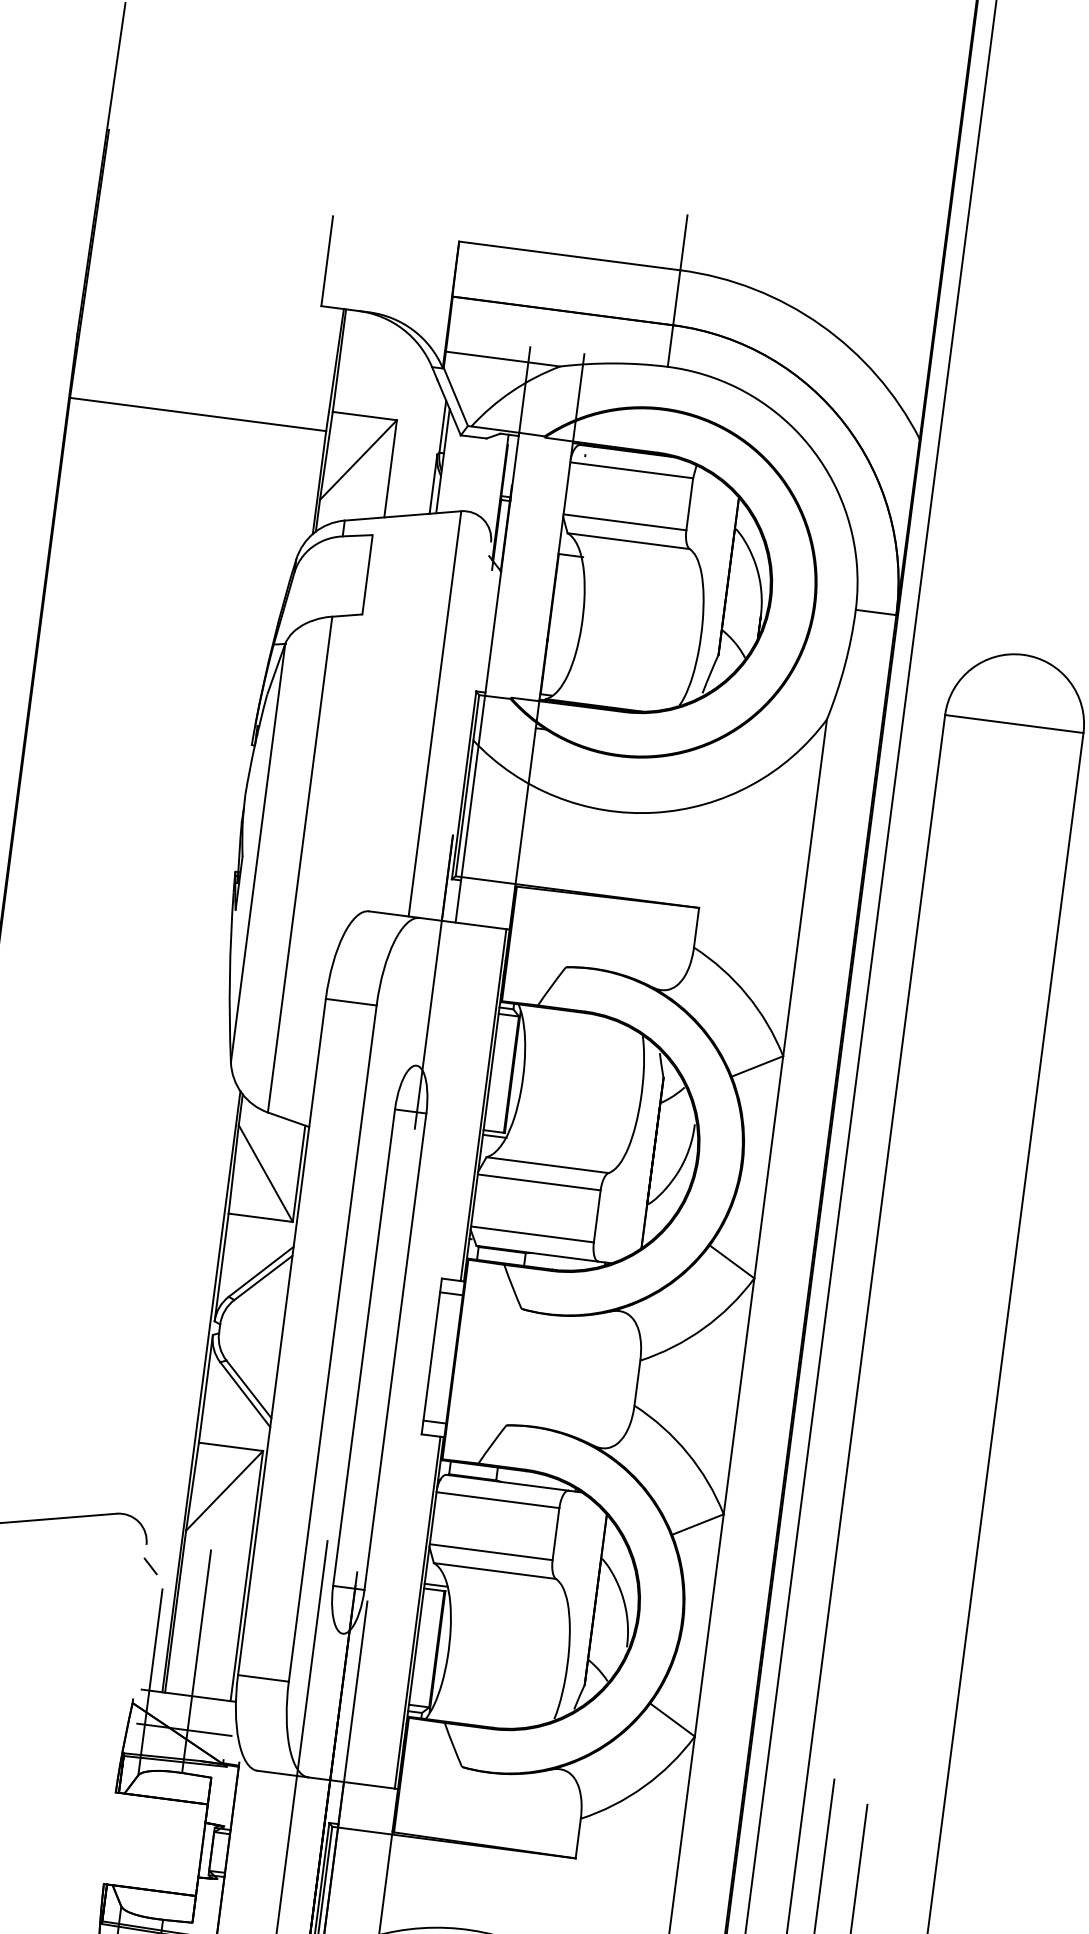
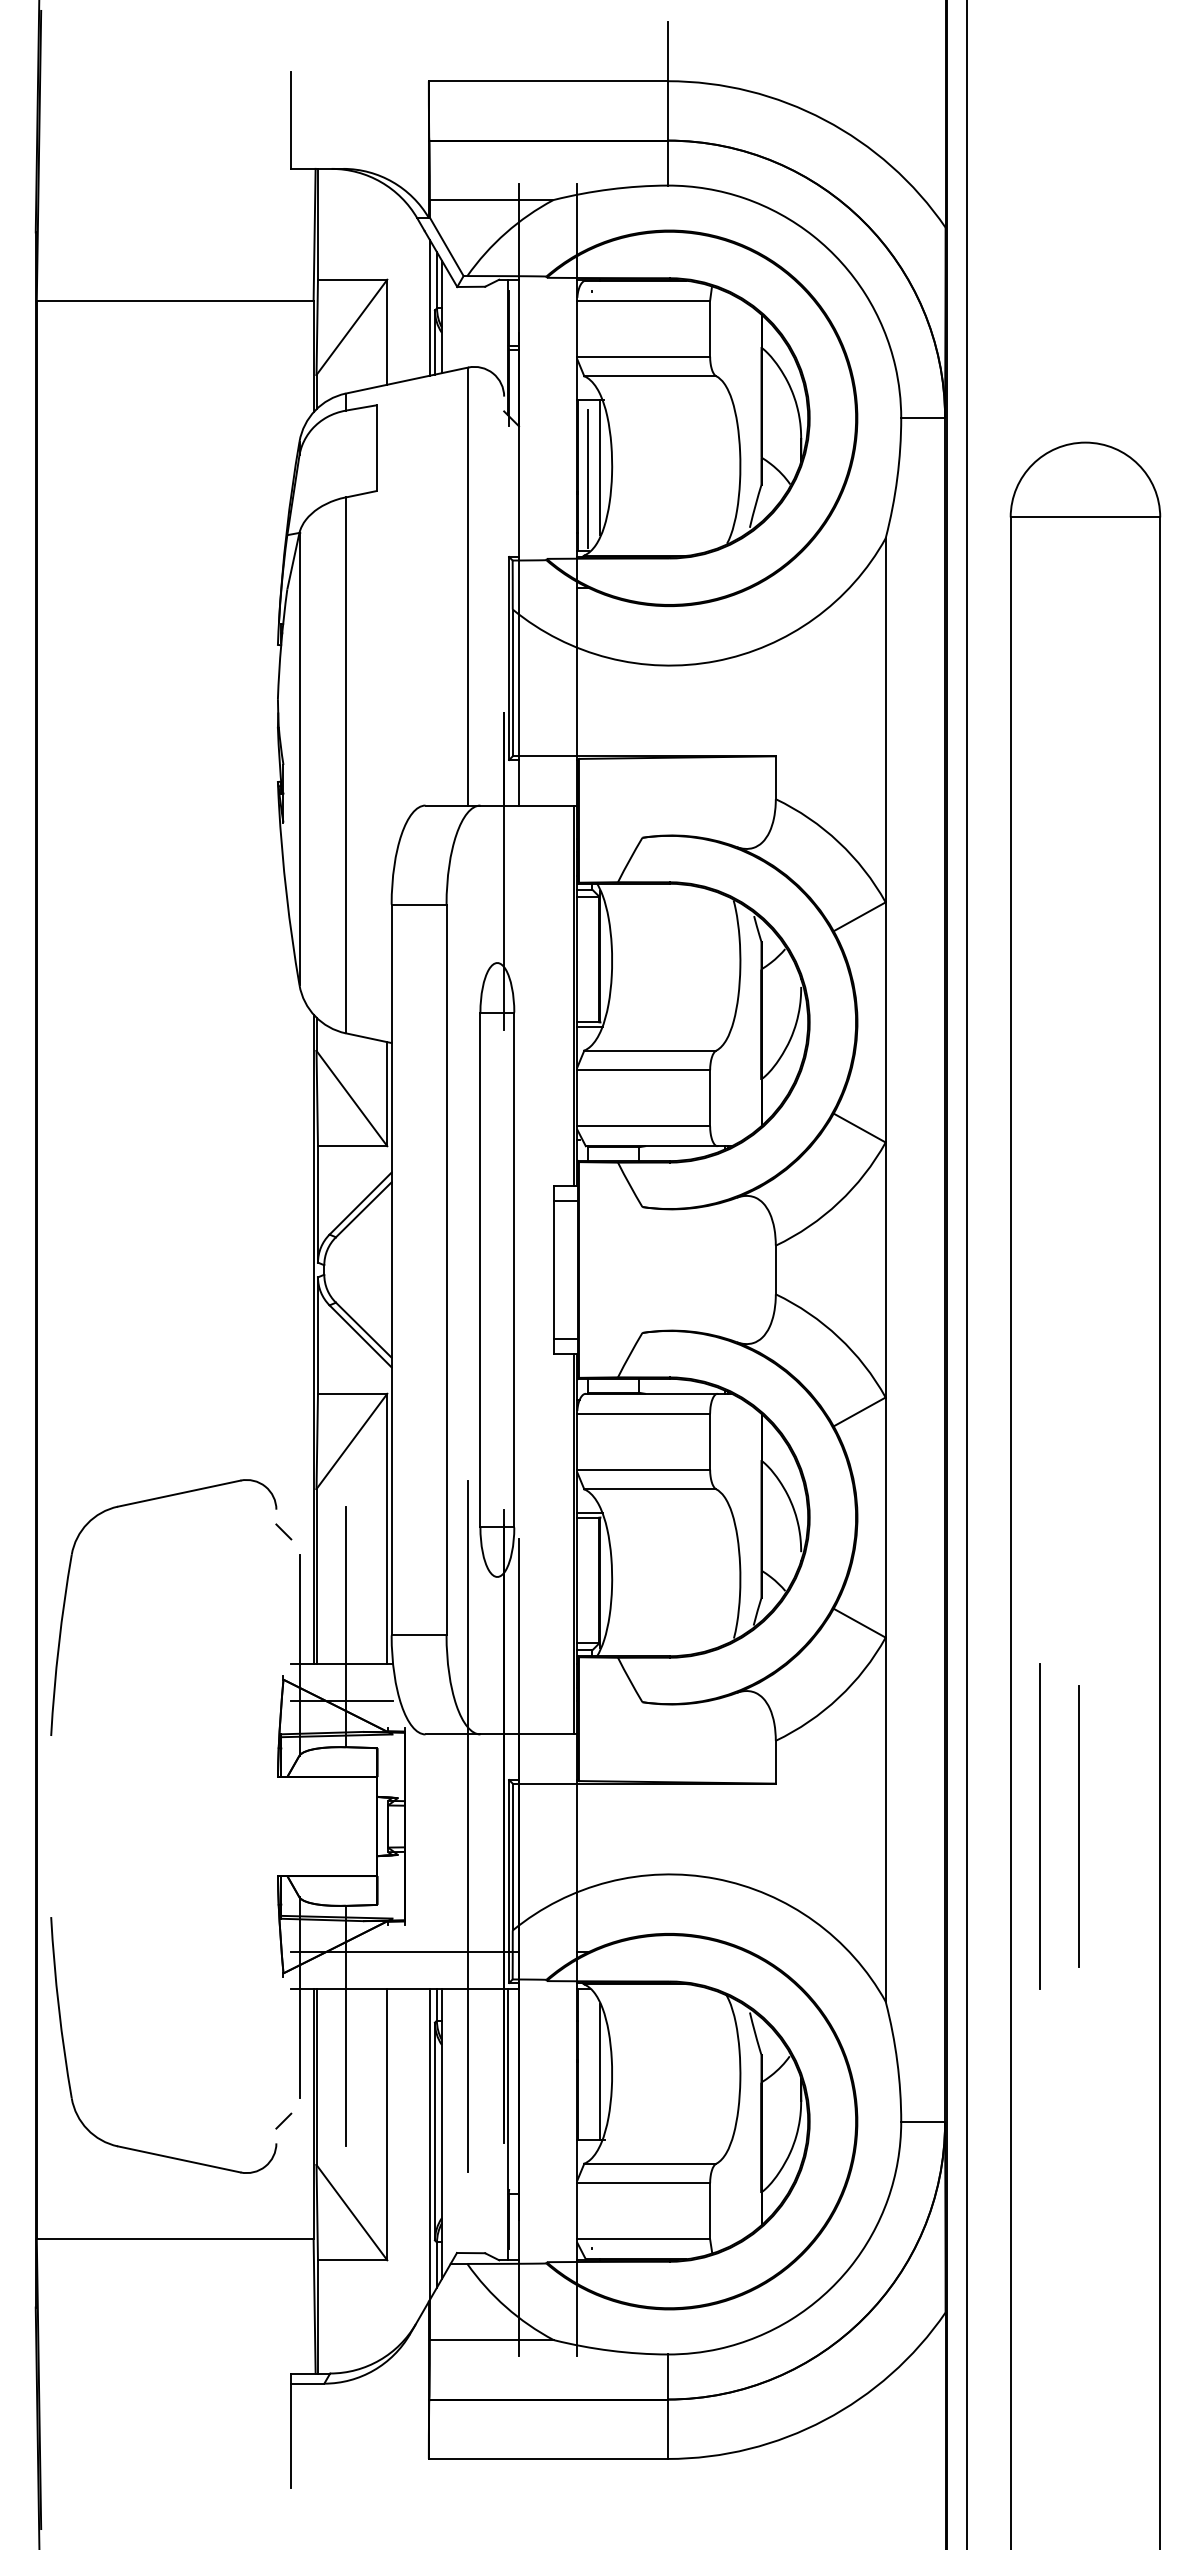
line: (432, 451) -> (429, 307), added
line: (571, 619) -> (600, 467), added
line: (559, 629) -> (588, 479), added

